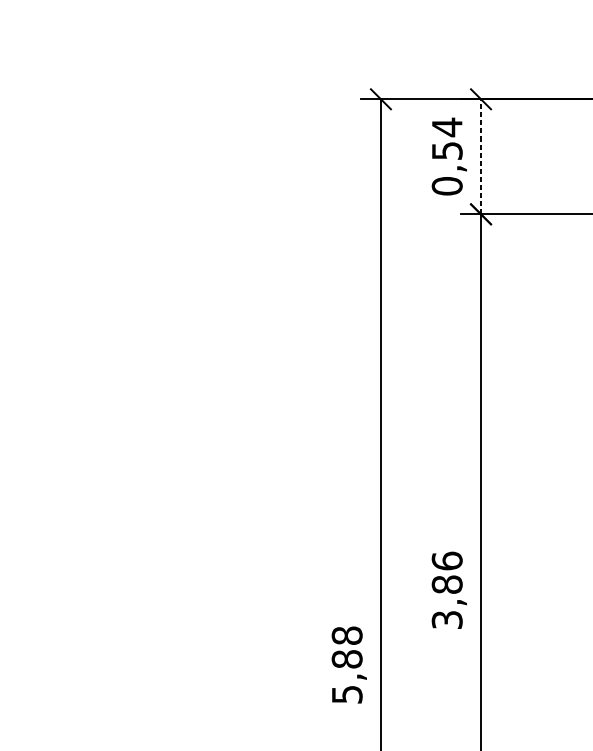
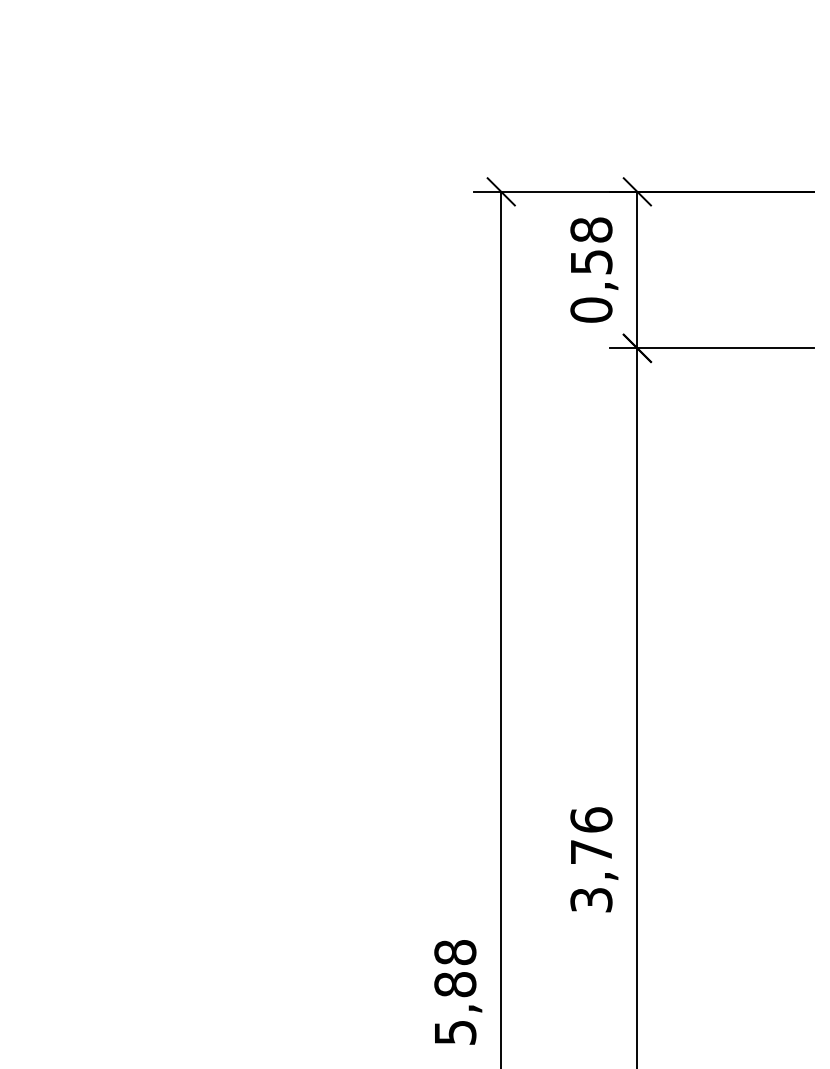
text: (447, 126) -> (591, 229), 0,54 -> 0,58
line: (481, 156) -> (637, 269), dashed -> solid
text: (447, 584) -> (591, 851), 3,86 -> 3,76
text: (349, 665) -> (458, 992), moved

